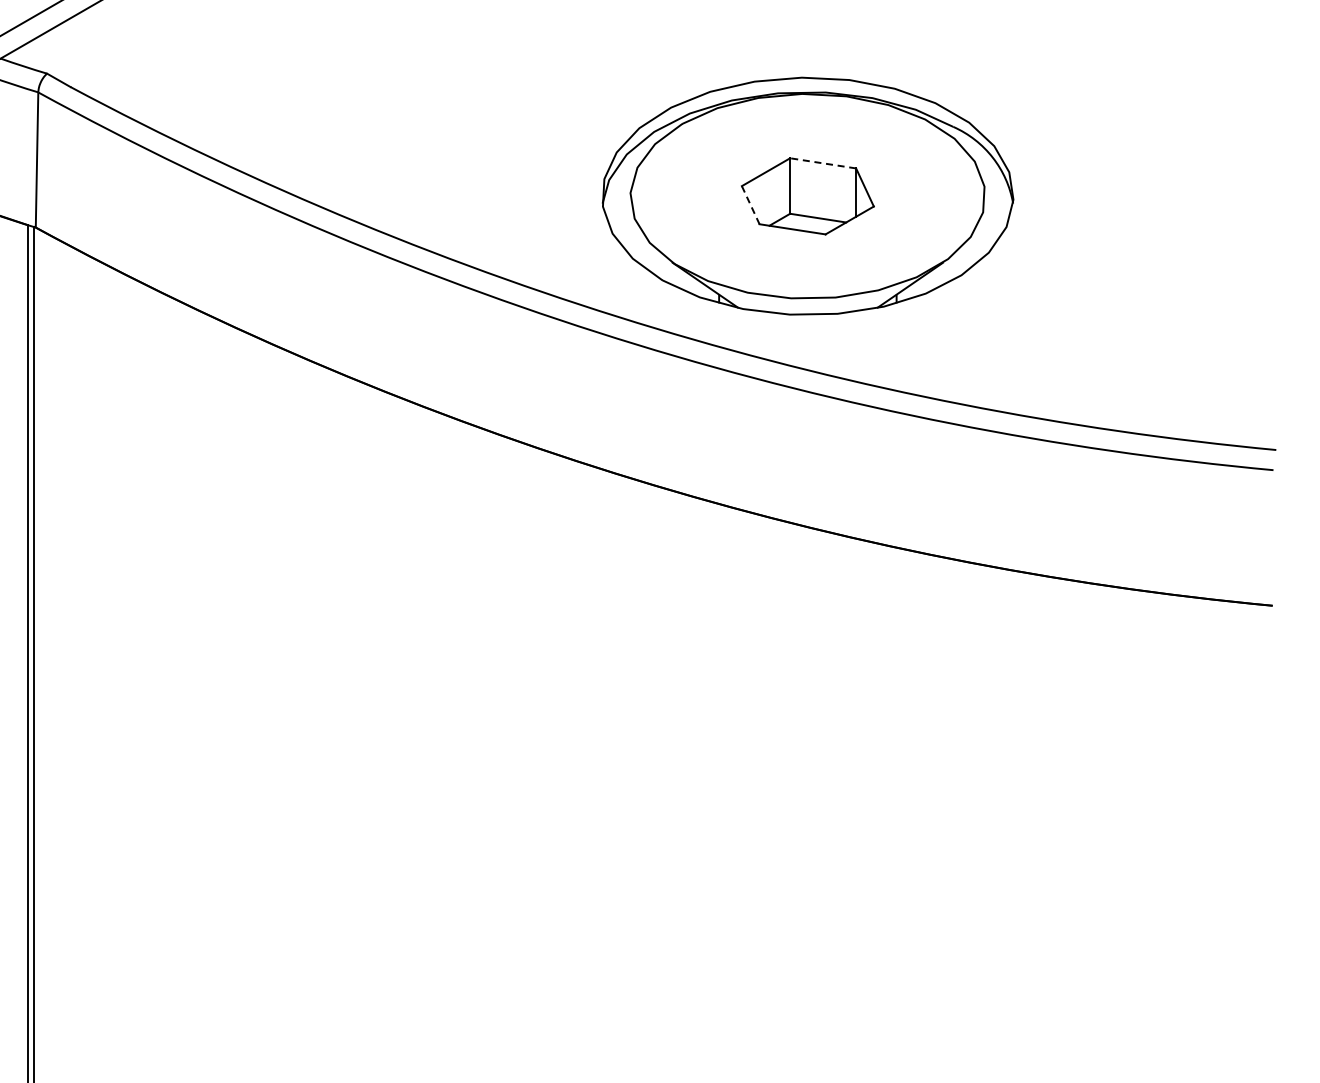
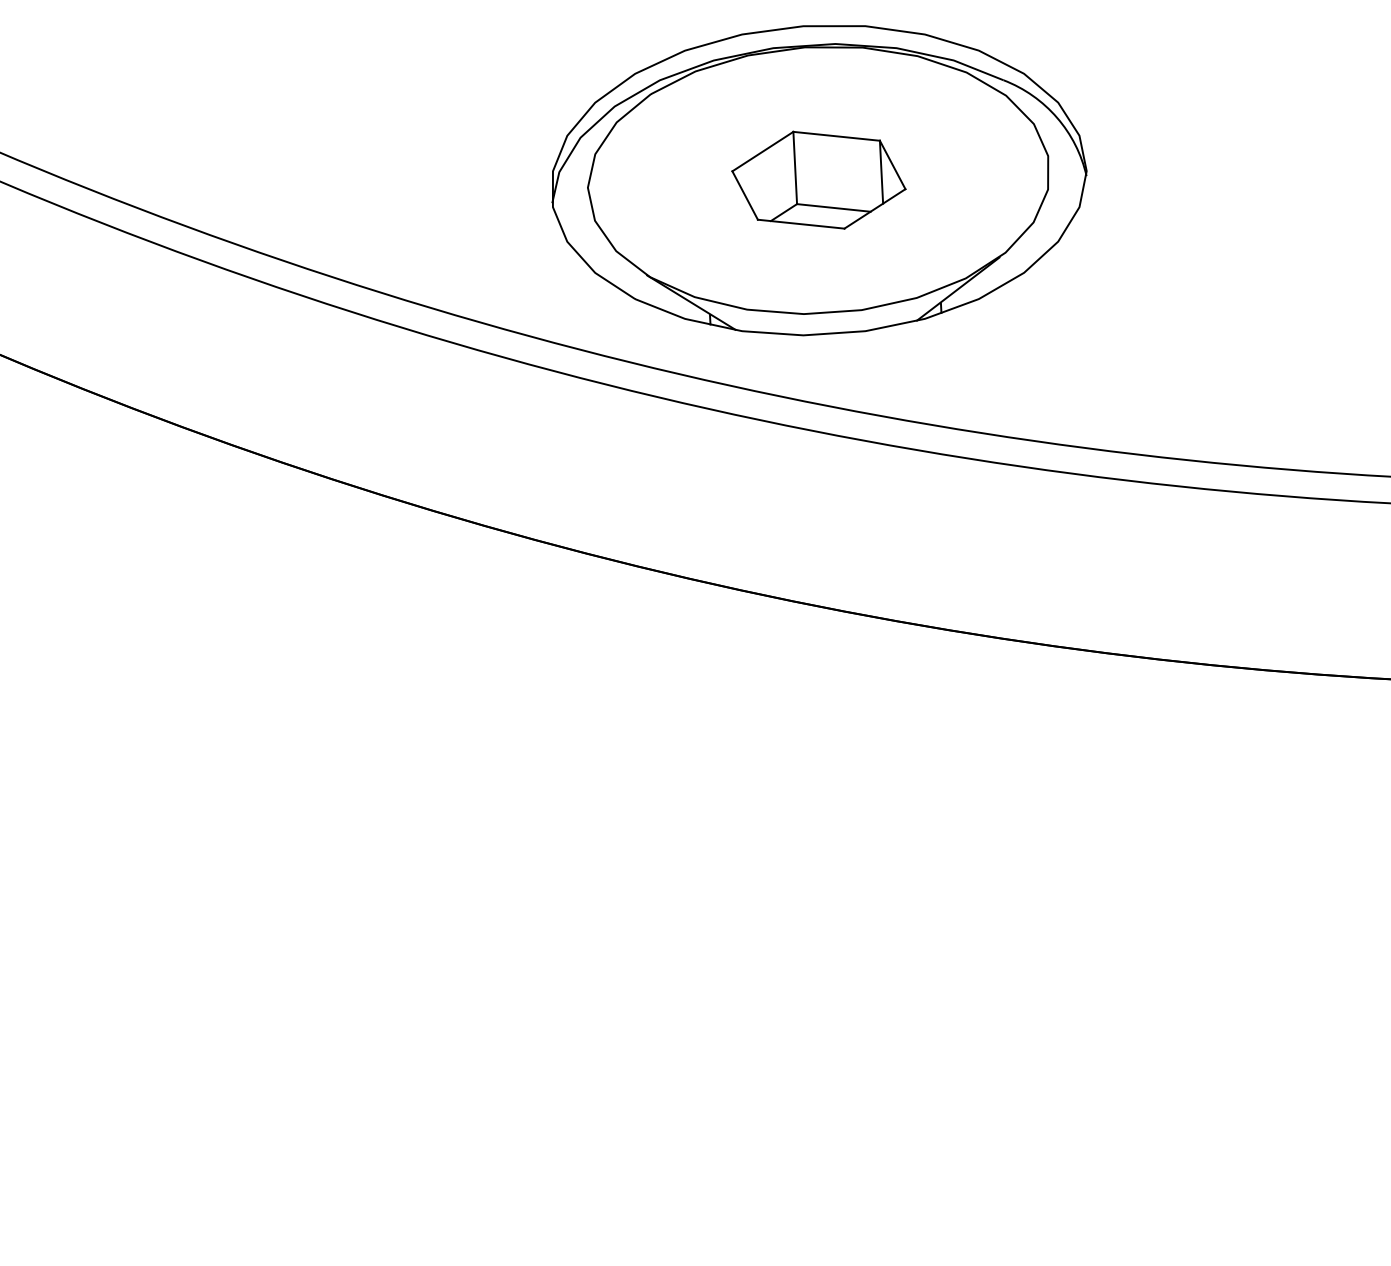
line: (822, 163) -> (835, 136), dashed -> solid
line: (750, 205) -> (744, 195), dashed -> solid

